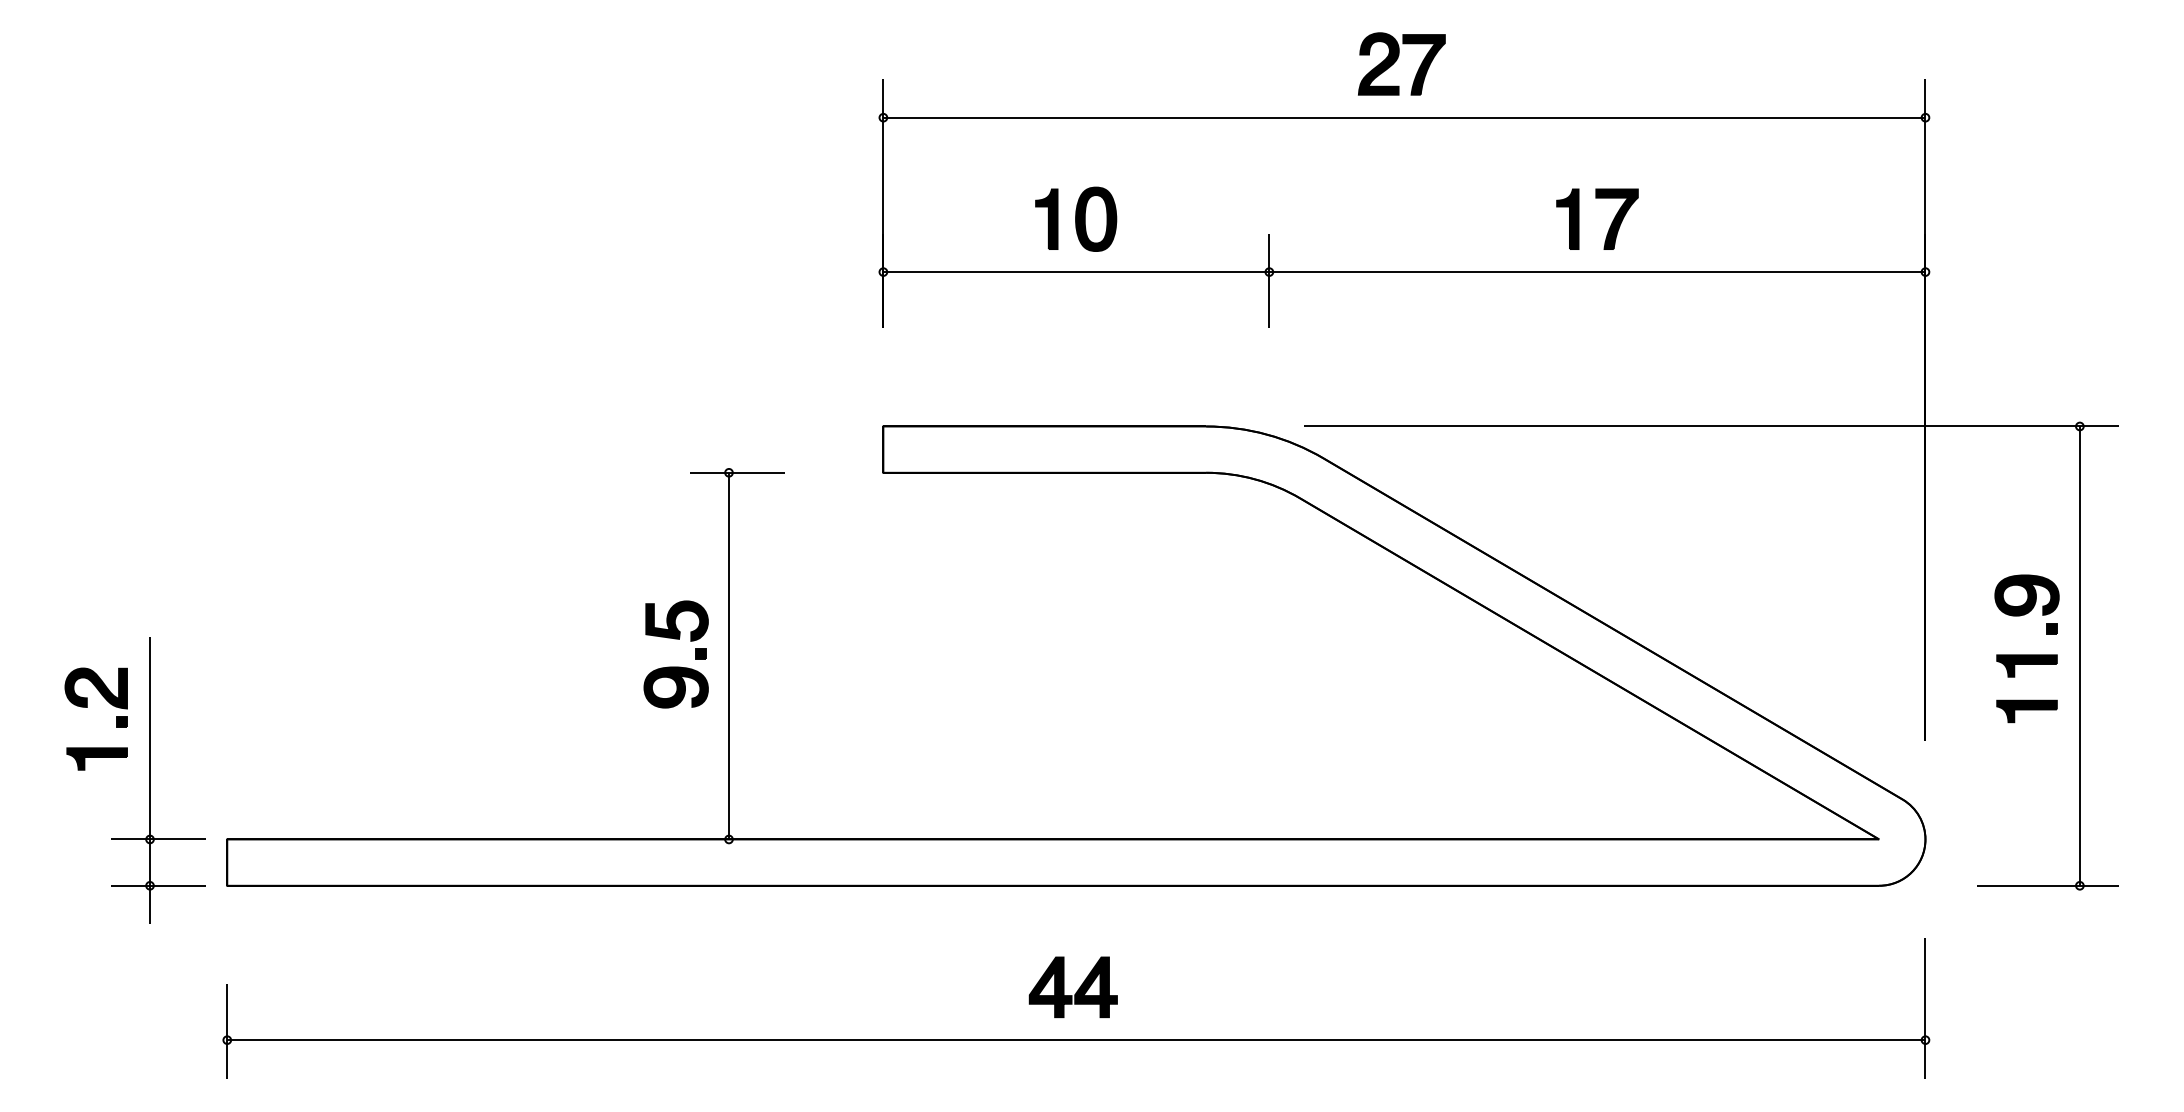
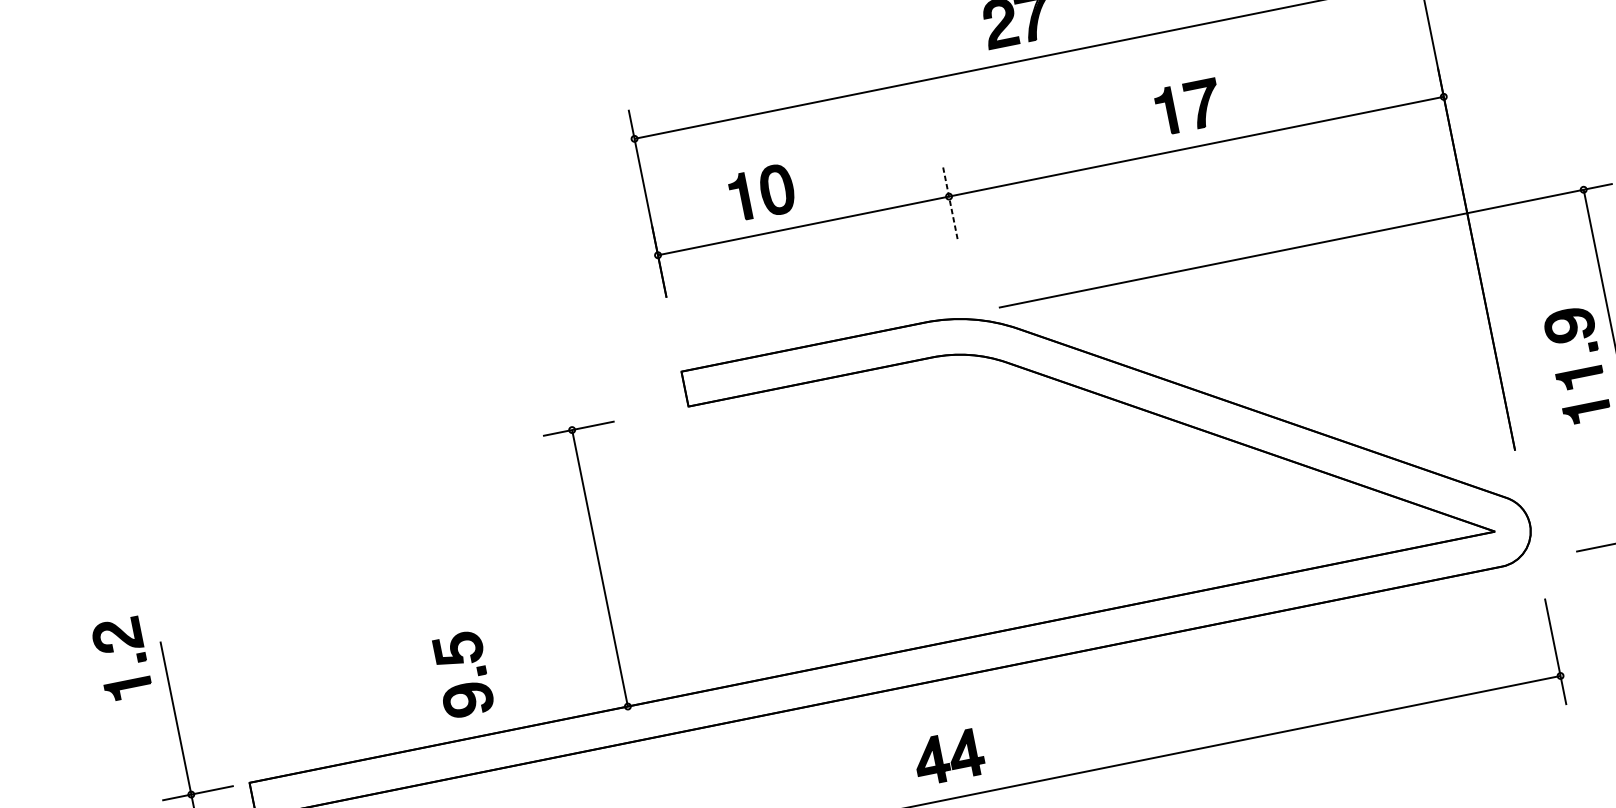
part: (1076, 218) -> (762, 192), moved
line: (1269, 280) -> (950, 202), solid -> dashed
part: (675, 666) -> (464, 683), moved
part: (87, 707) -> (113, 651), moved
part: (1072, 987) -> (948, 757), moved

